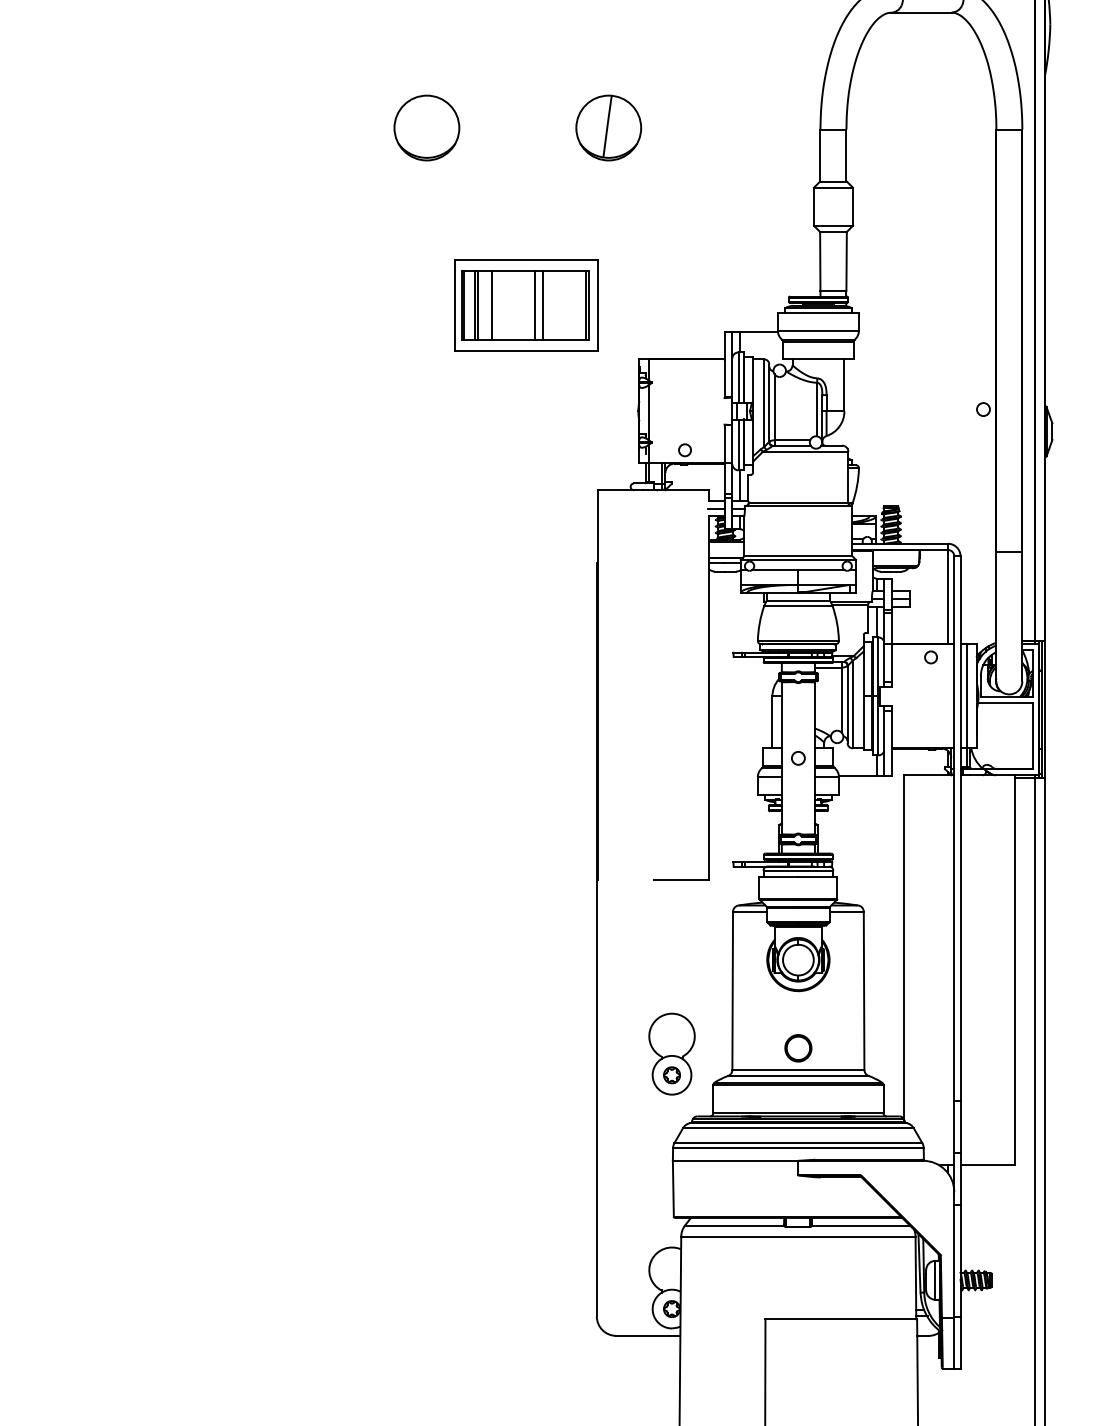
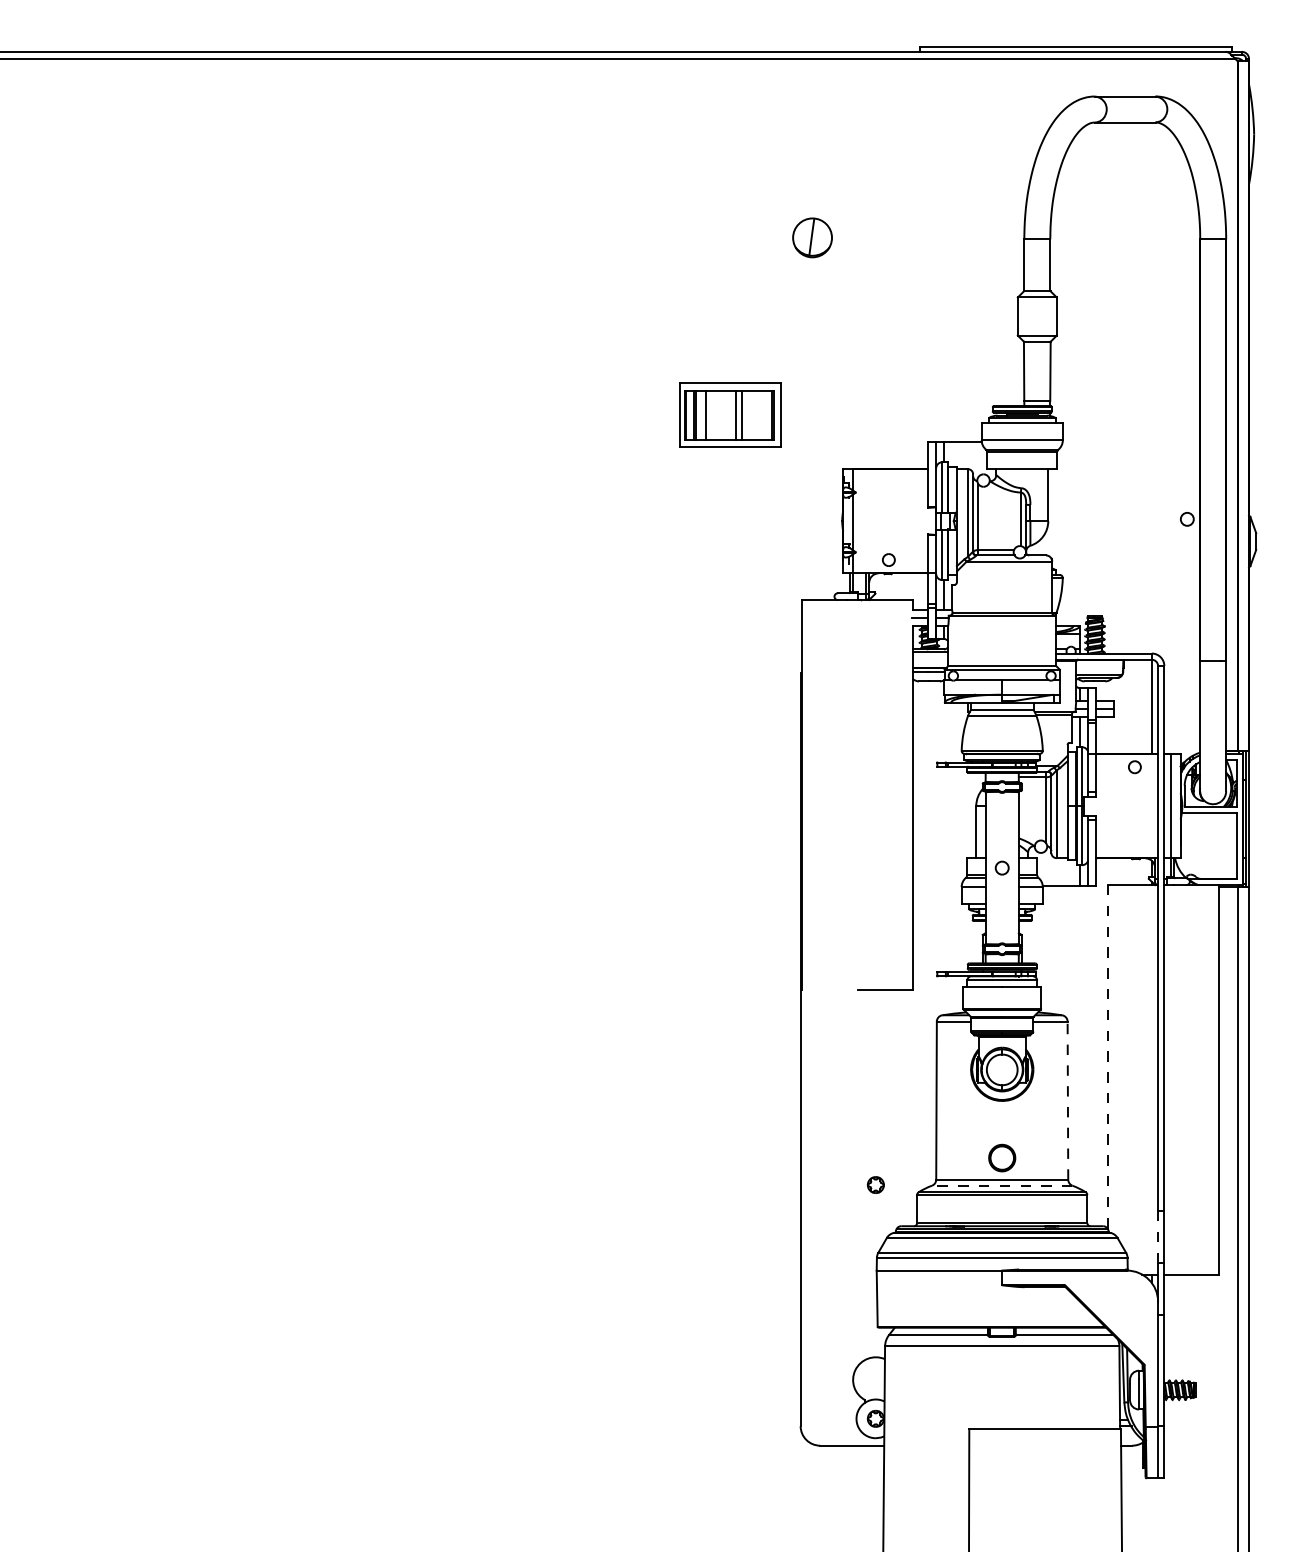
part: (426, 127) -> (630, 237), removed
part: (608, 127) -> (812, 237), size x0.6
part: (526, 305) -> (730, 415), size x0.7
line: (904, 947) -> (1108, 1057), solid -> dashed
line: (863, 990) -> (1067, 1100), solid -> dashed
part: (671, 1053) -> (875, 1163), removed
line: (797, 1075) -> (1001, 1185), solid -> dashed
line: (954, 1127) -> (1158, 1237), solid -> dashed

